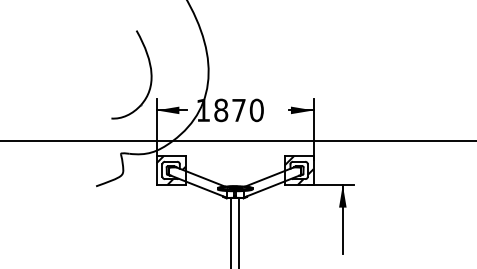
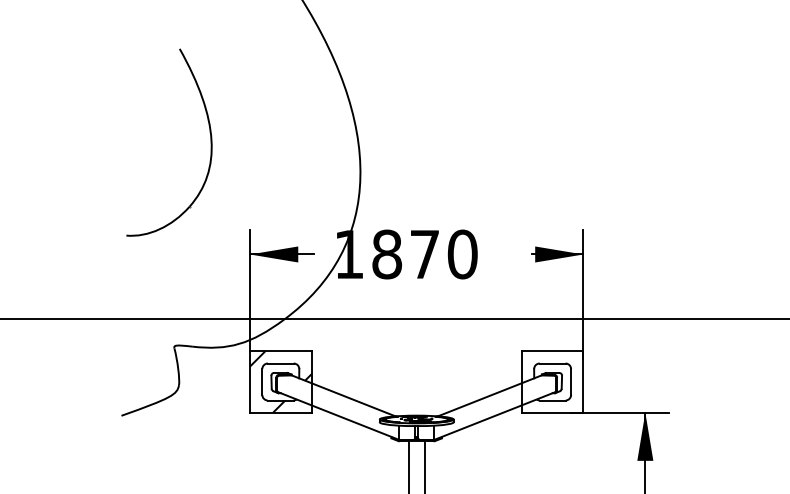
part: (150, 74) -> (209, 142), moved
hatch: (298, 170) -> (551, 382), removed

